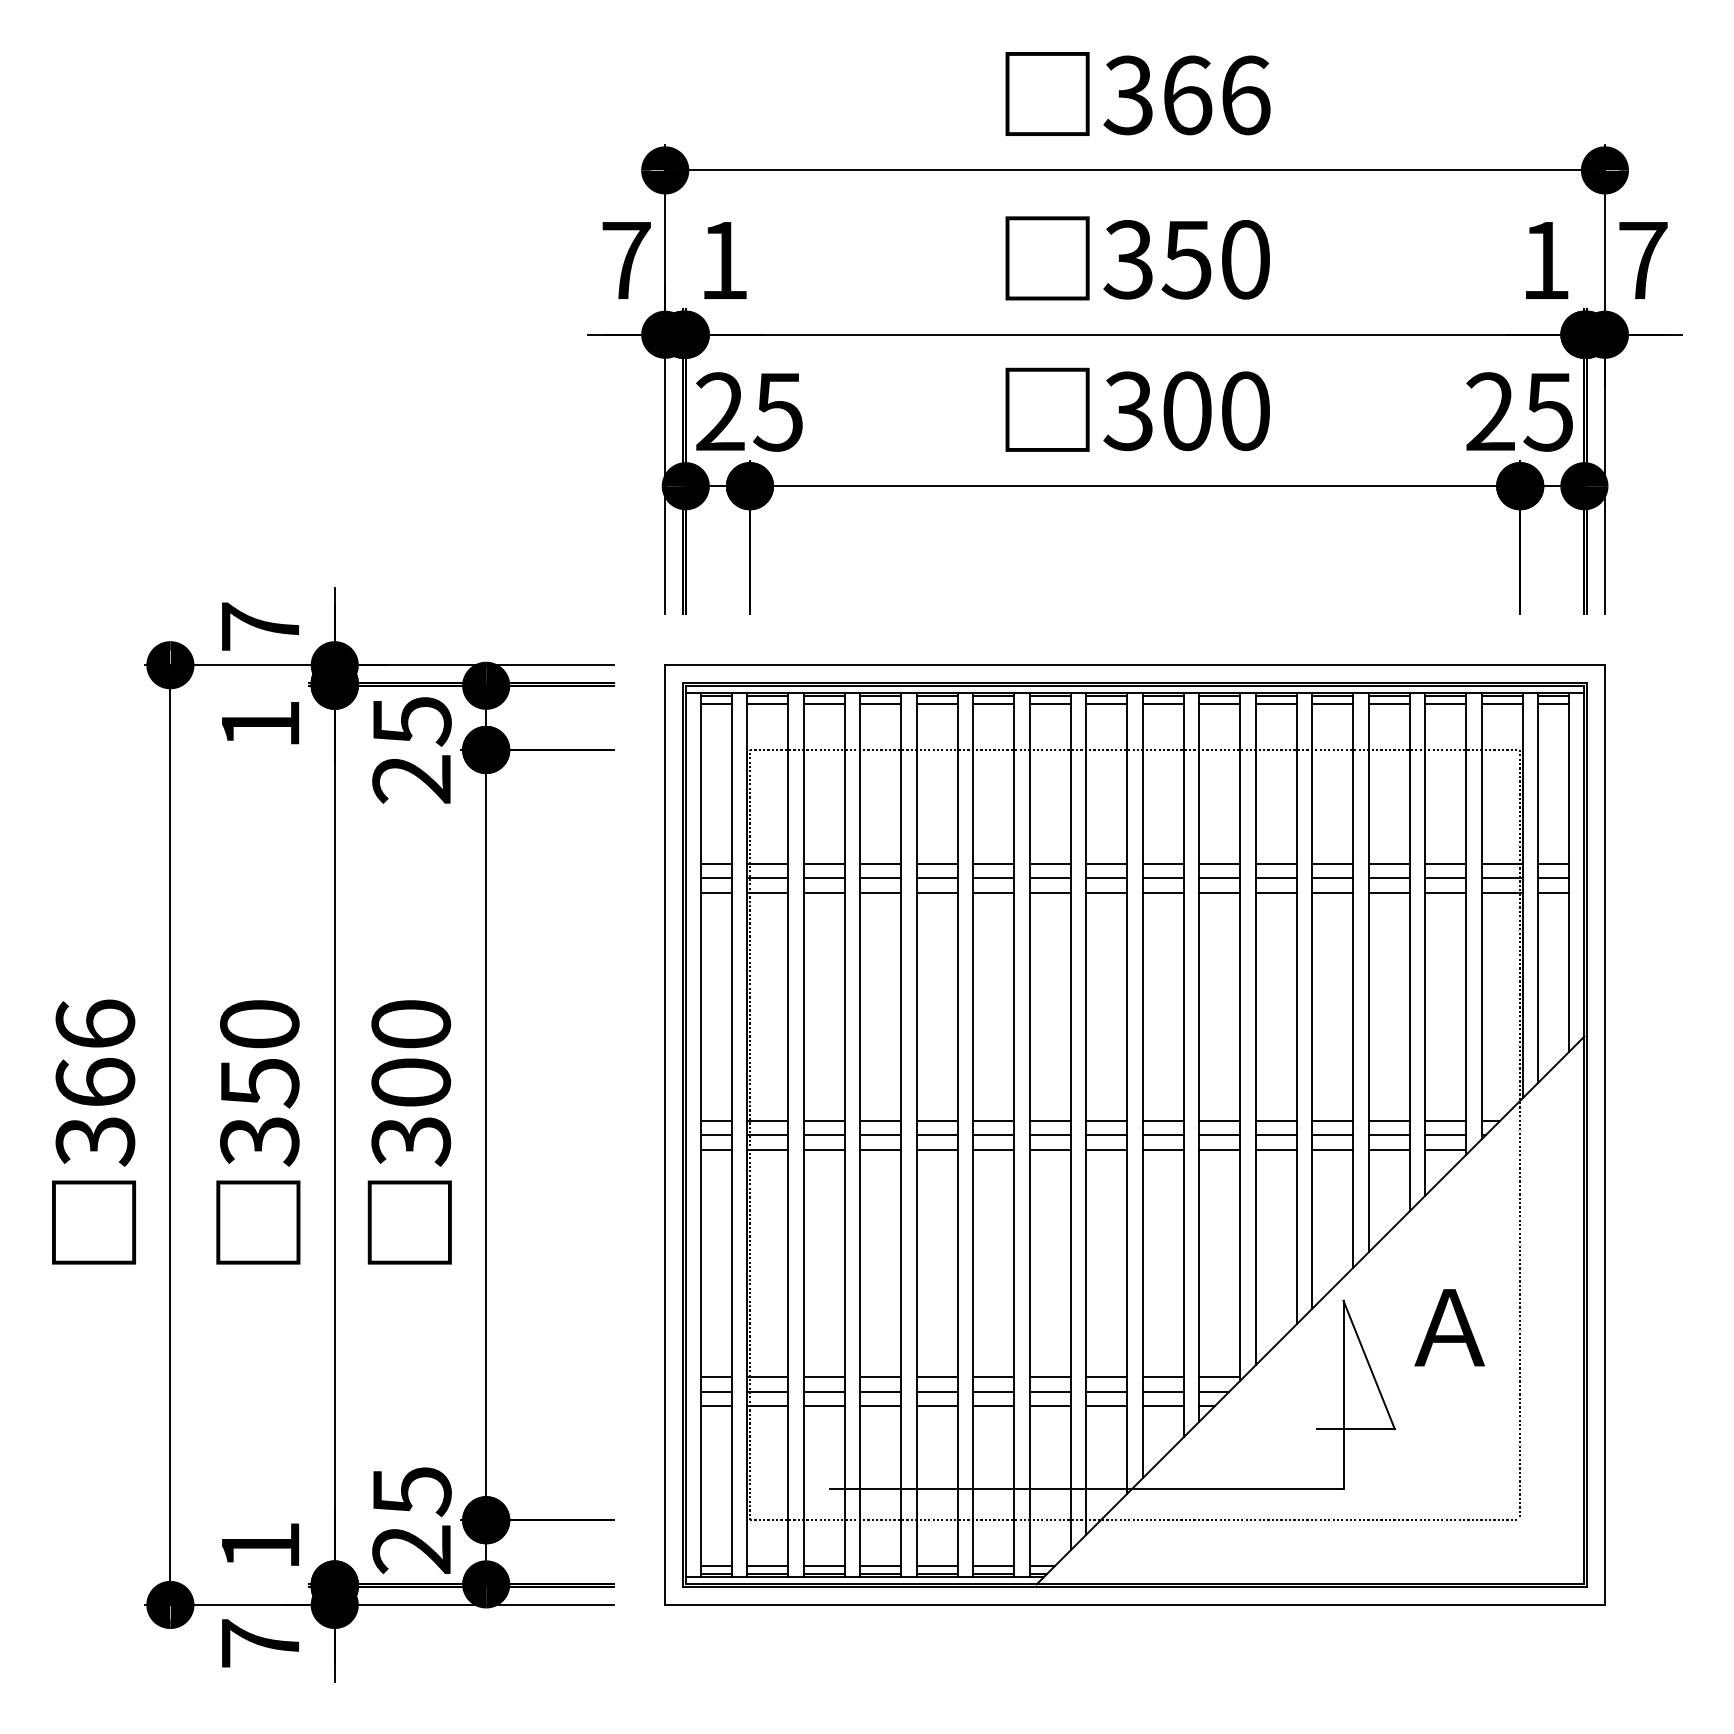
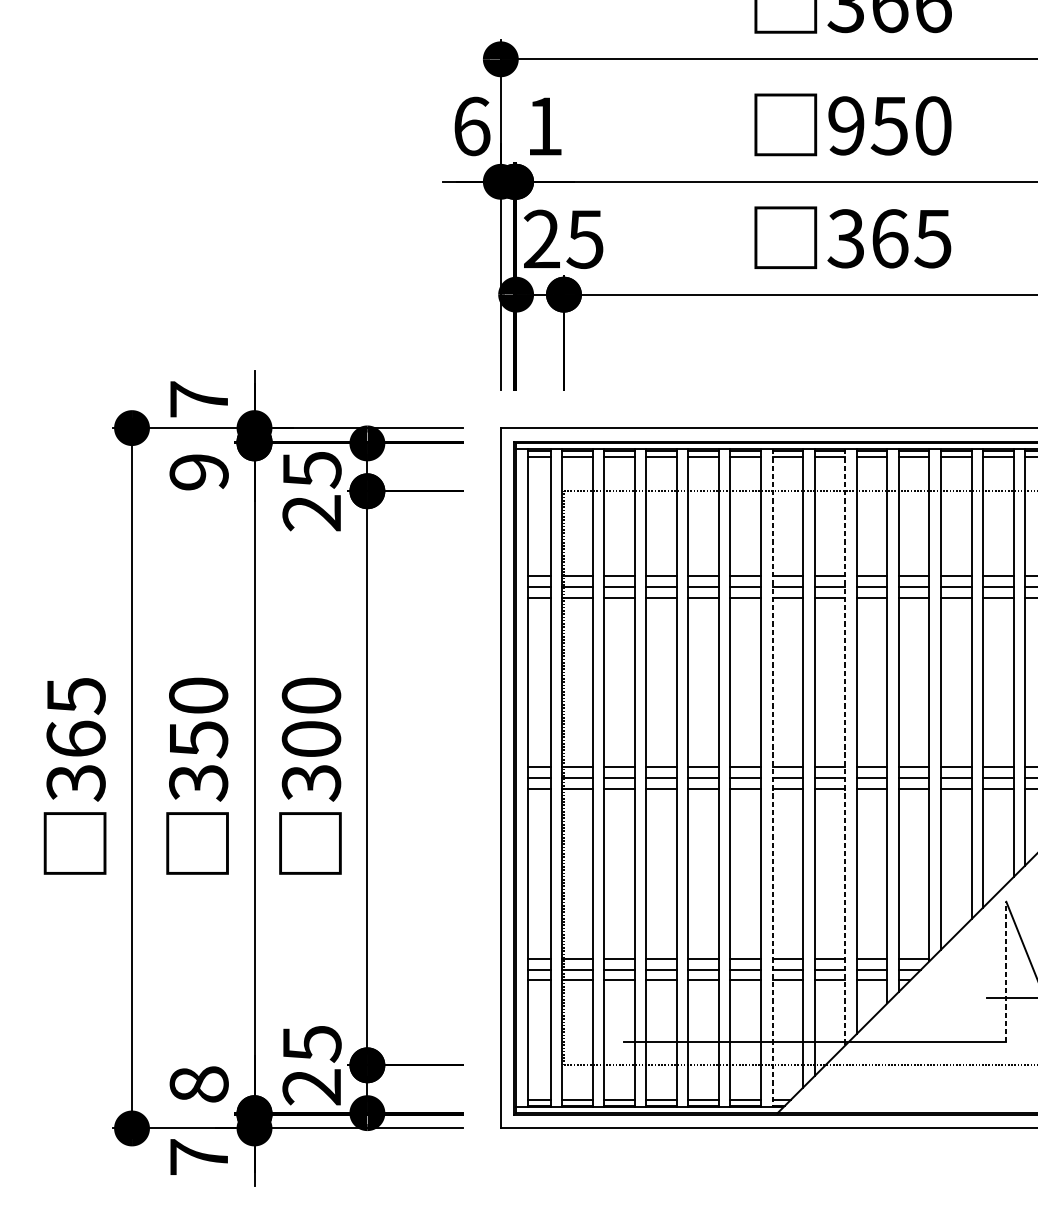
text: (1127, 259) -> (845, 125), 350 -> 950
text: (626, 260) -> (471, 126), 7 -> 6
text: (1216, 411) -> (911, 238), 300 -> 365
text: (260, 724) -> (199, 472), 1 -> 9
text: (95, 1024) -> (76, 695), 366 -> 365
line: (1127, 1094) -> (845, 748), solid -> dashed
line: (1029, 1135) -> (772, 778), solid -> dashed
line: (1343, 1394) -> (1006, 971), solid -> dashed
text: (260, 1545) -> (199, 1084), 1 -> 8

